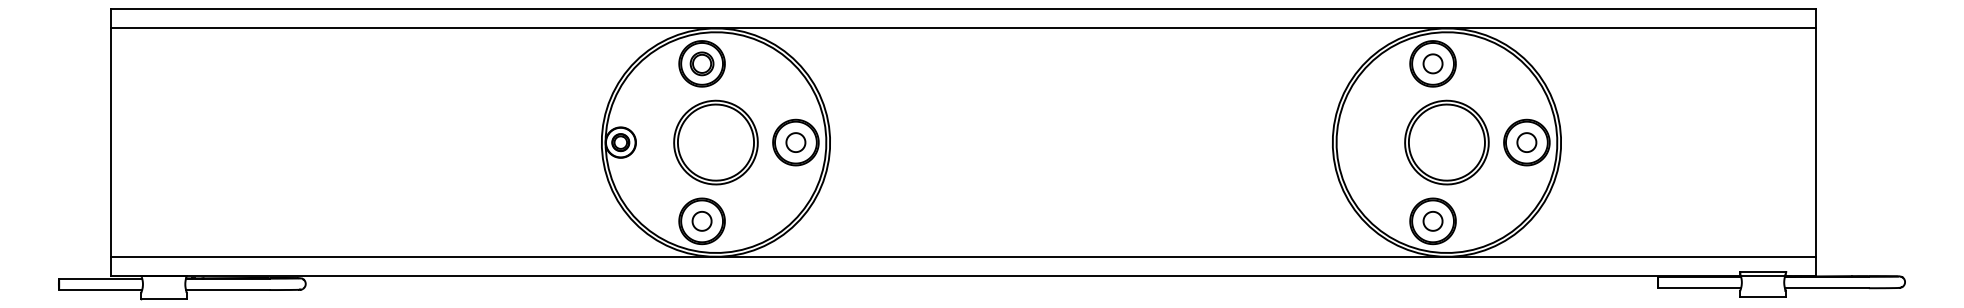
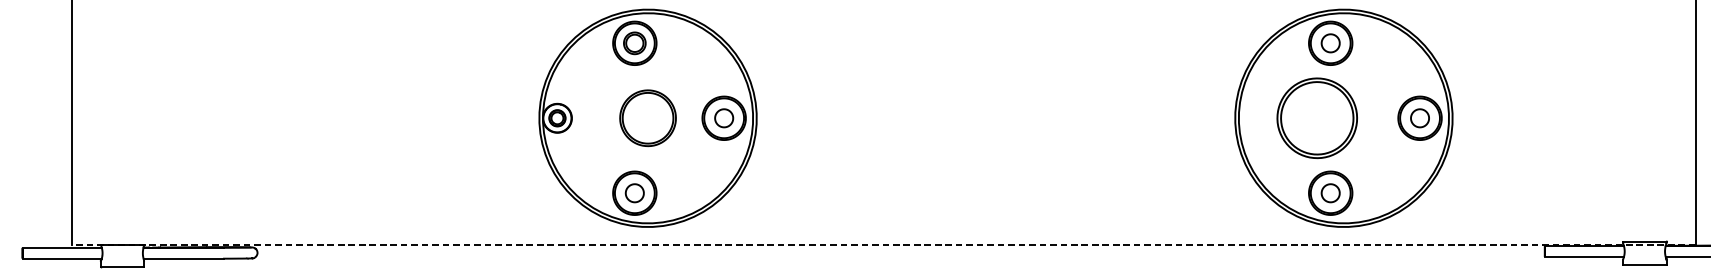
line: (963, 28) -> (883, 9), removed
part: (715, 142) -> (647, 118), size x0.7
part: (1446, 142) -> (1316, 118), moved
line: (963, 256) -> (883, 226), removed
line: (963, 275) -> (883, 244), solid -> dashed

